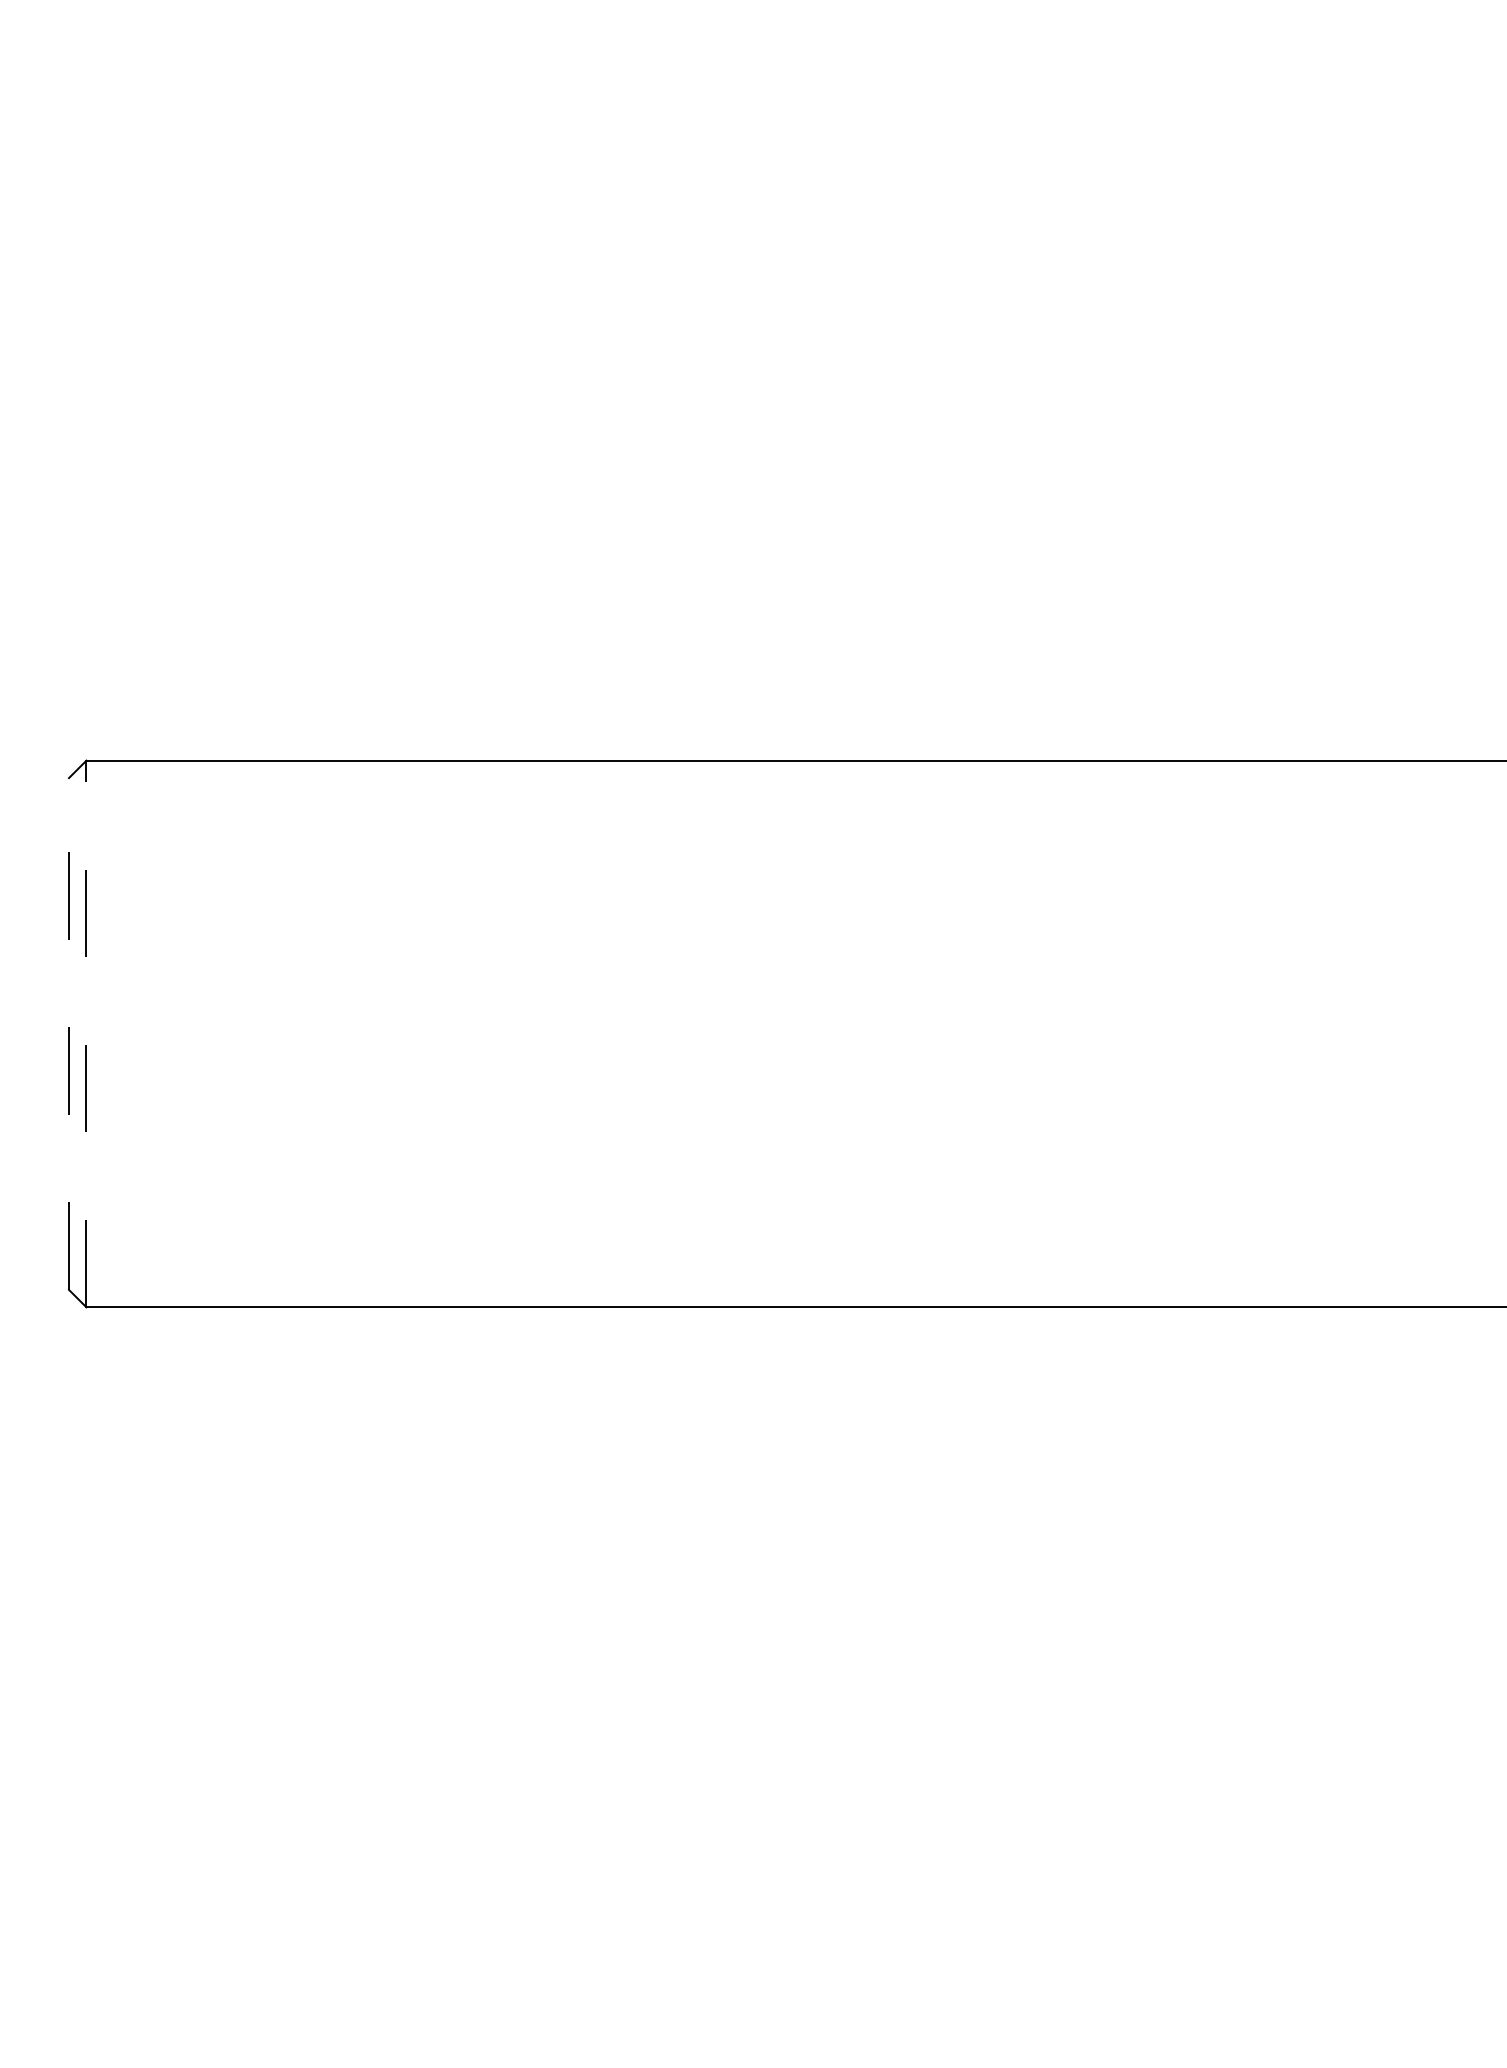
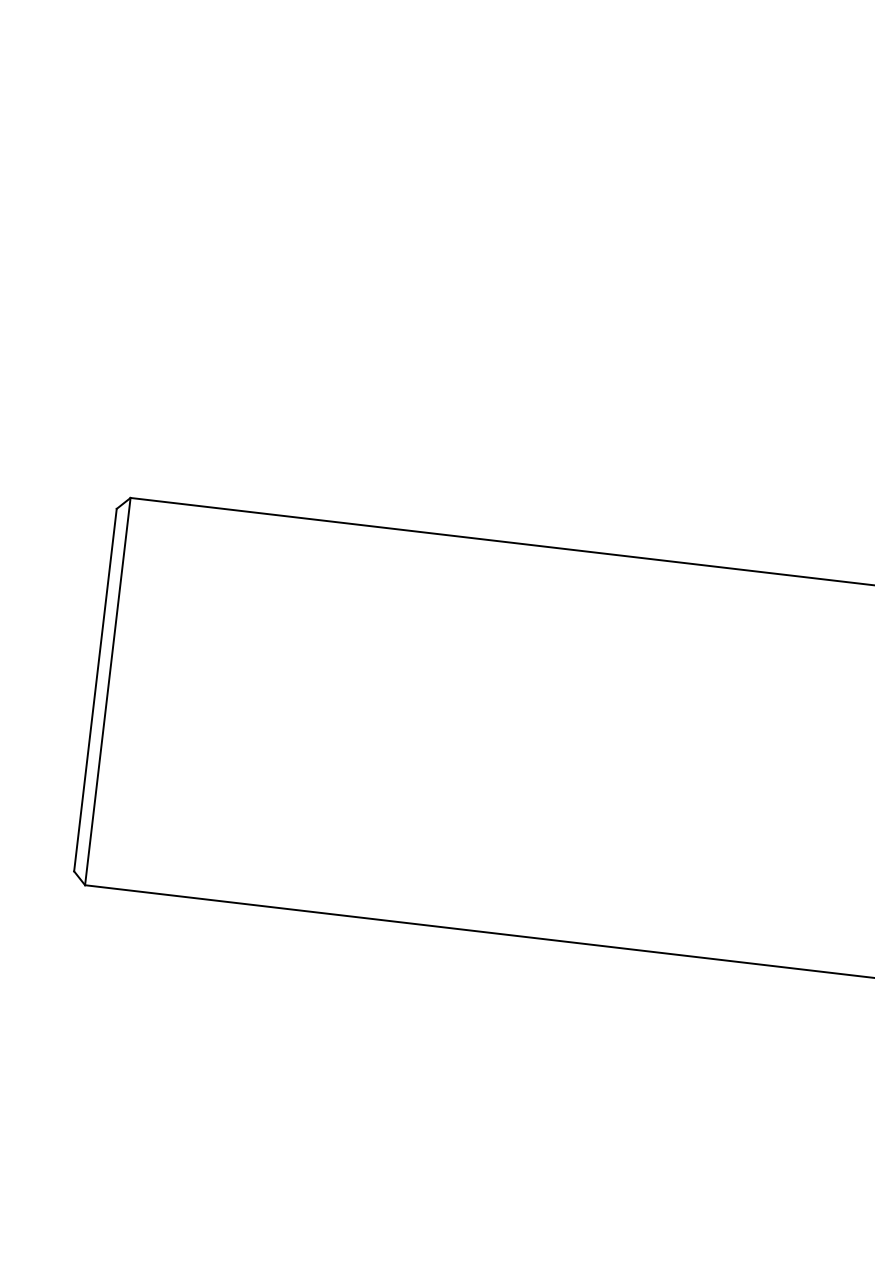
line: (86, 1033) -> (107, 691), dashed -> solid
line: (68, 1034) -> (95, 690), dashed -> solid

